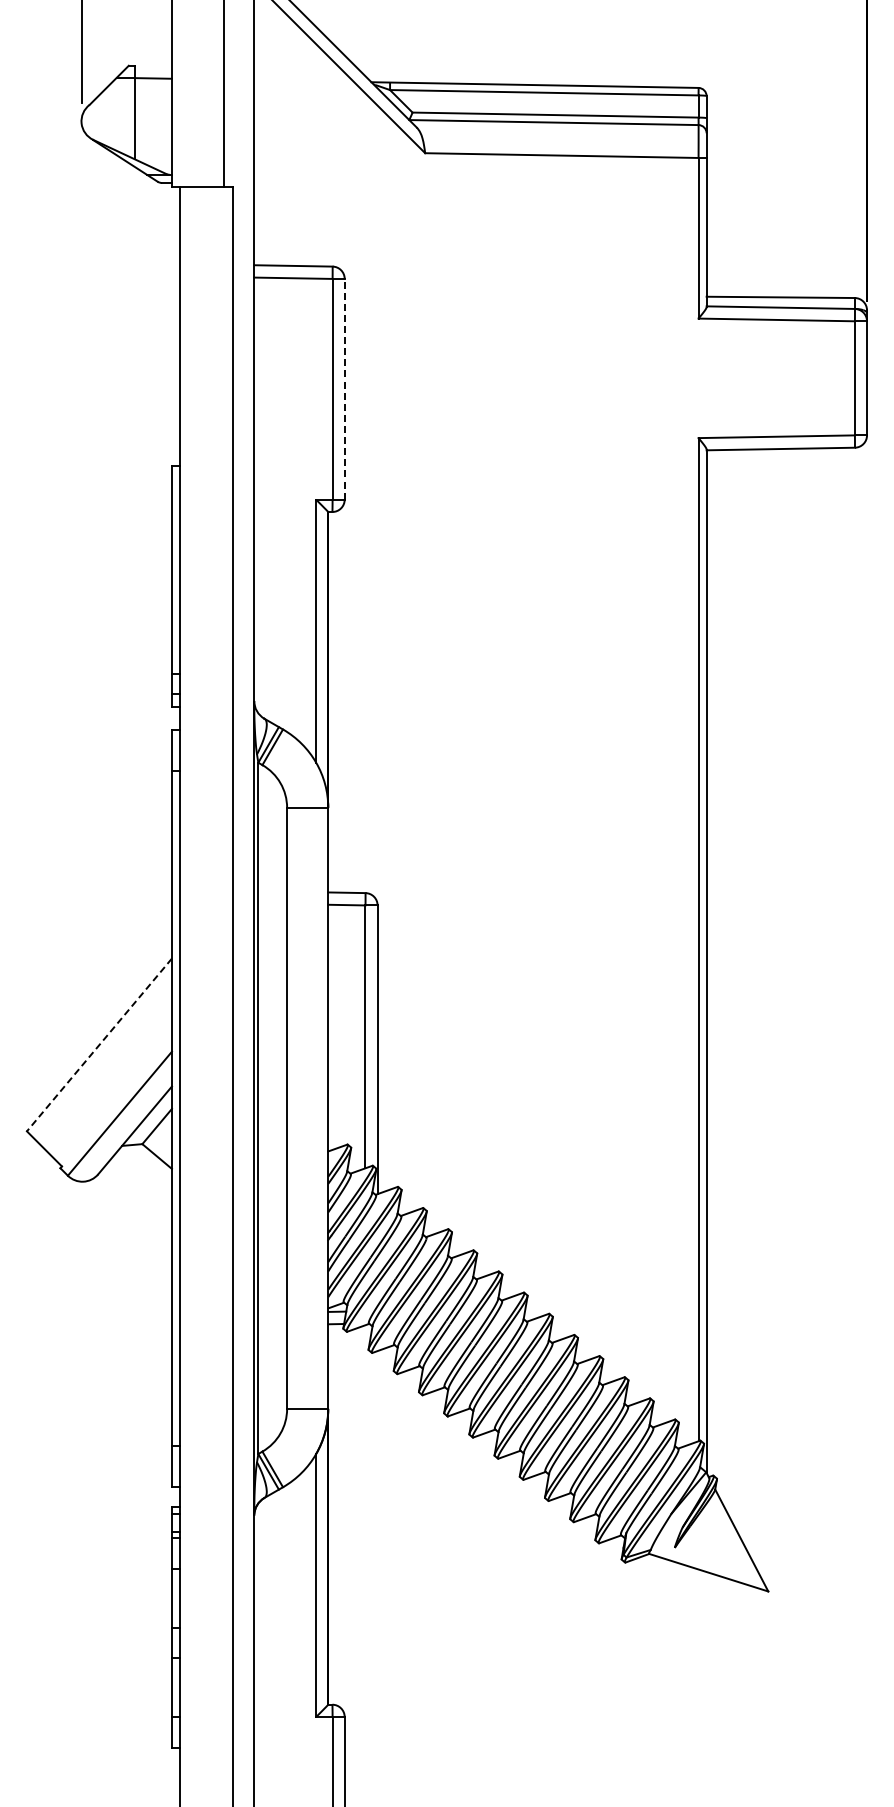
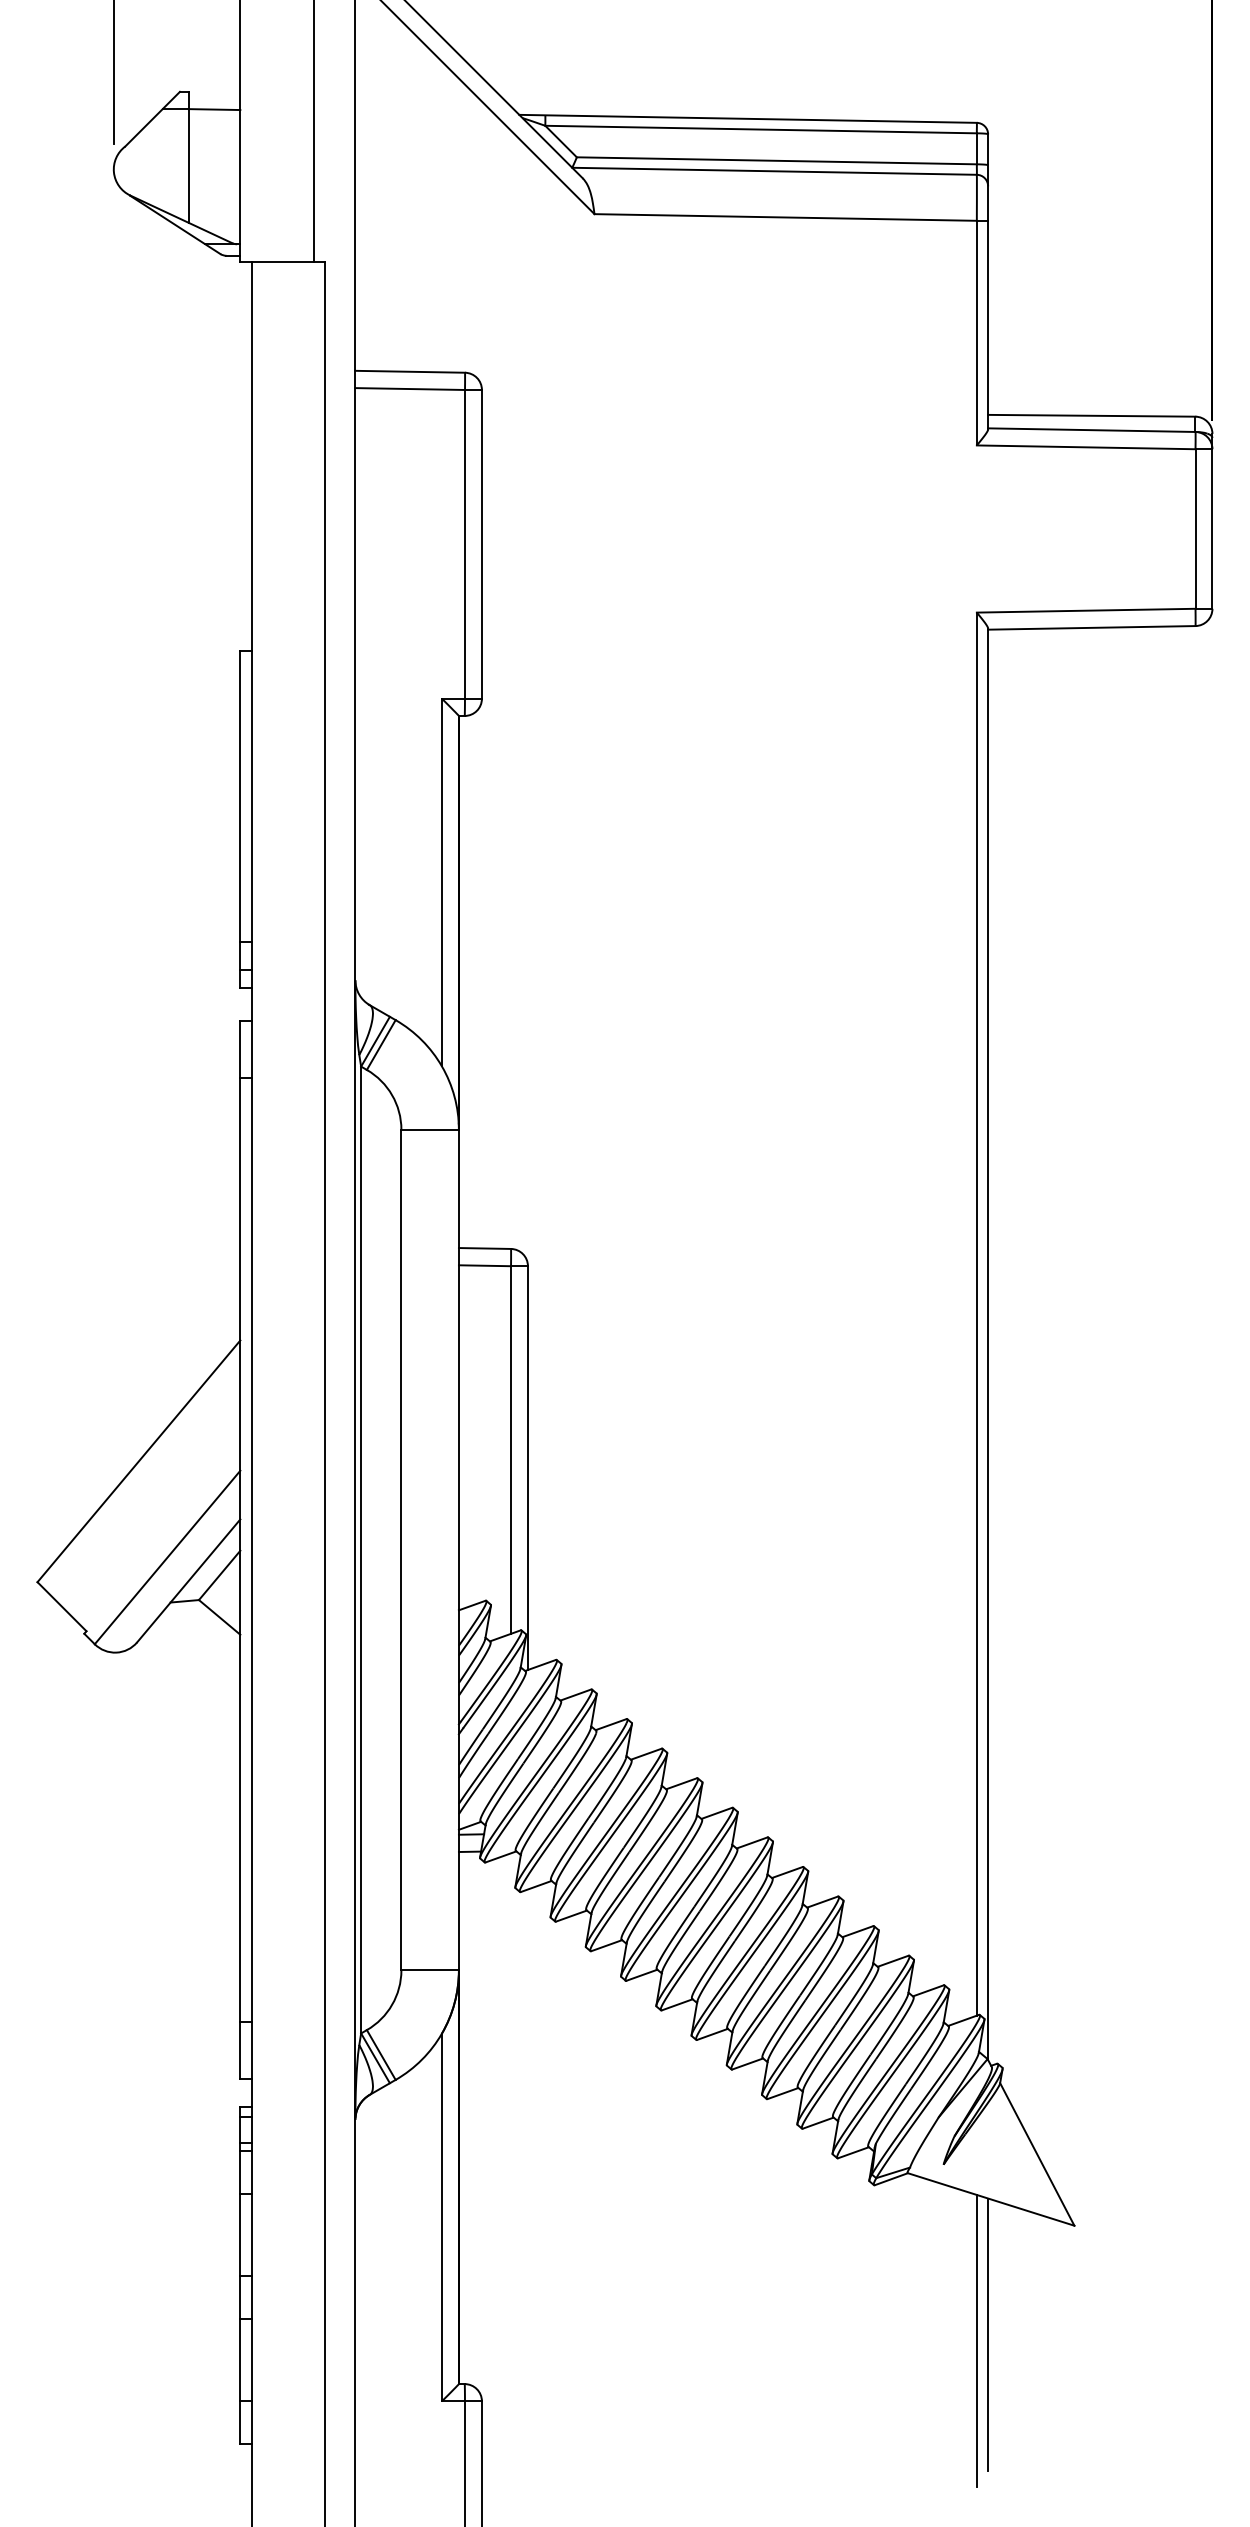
line: (344, 388) -> (481, 543), dashed -> solid
line: (99, 1044) -> (138, 1460), dashed -> solid
line: (706, 1669) -> (987, 2334), added
line: (698, 1673) -> (976, 2340), added

